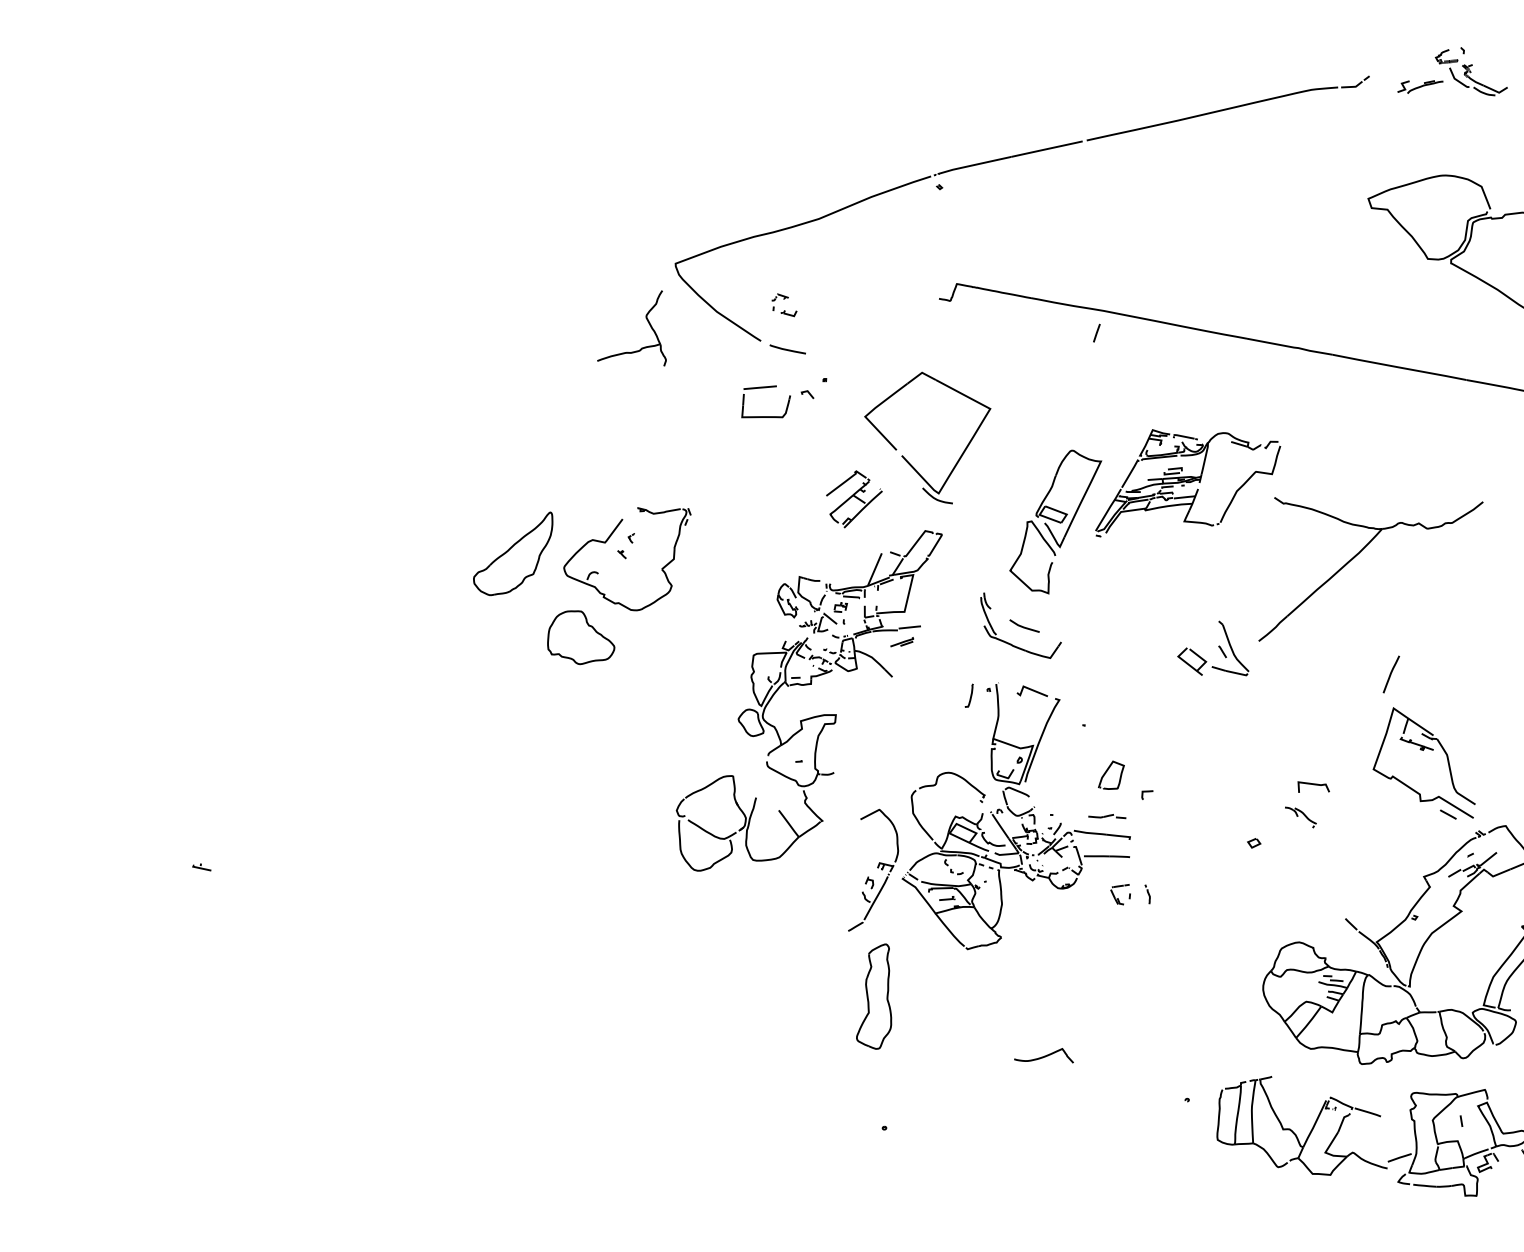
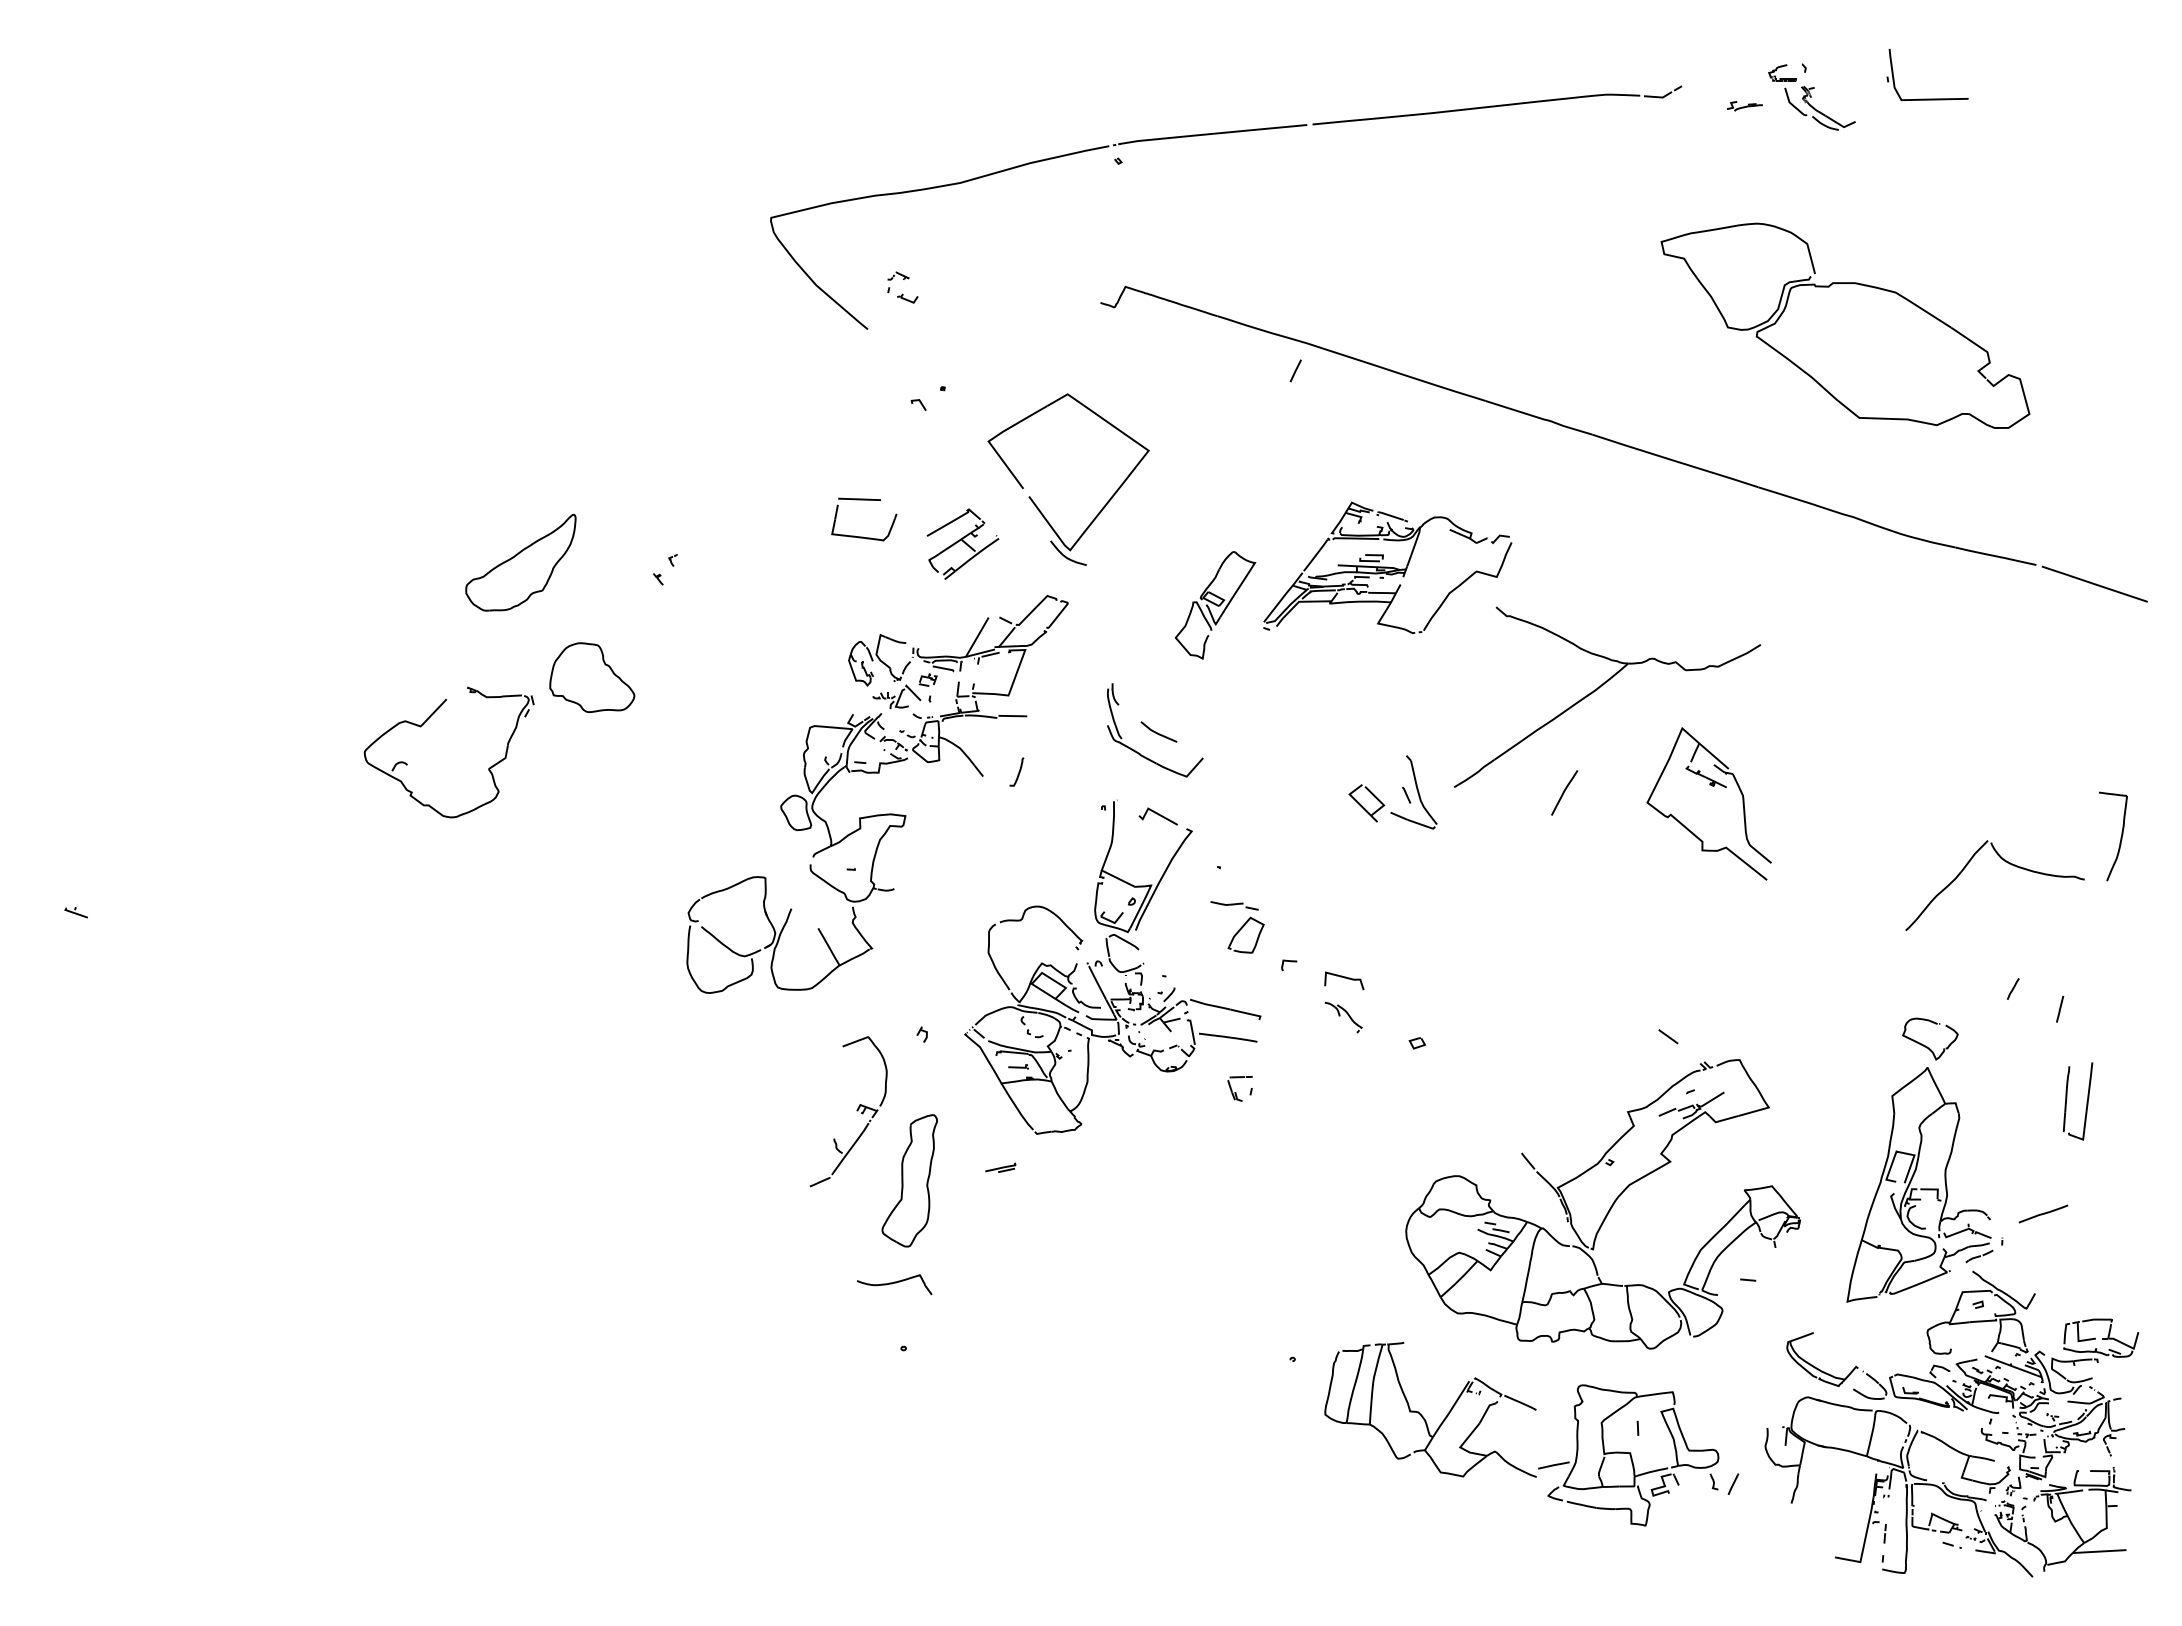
part: (1420, 86) -> (1744, 106), size x0.6
part: (641, 347) -> (715, 319), removed
line: (786, 349) -> (899, 343), removed
part: (766, 416) -> (863, 536), moved
part: (1056, 522) -> (1215, 605), size x0.6
part: (607, 541) -> (423, 725), moved
part: (901, 642) -> (1000, 1167), moved
curve: (1391, 674) -> (1564, 792), moved
curve: (970, 695) -> (1018, 771), moved
part: (1422, 750) -> (1712, 786), moved
curve: (1313, 785) -> (1344, 978), moved
part: (1107, 817) -> (1234, 905), moved
part: (1300, 817) -> (1343, 1017), moved
part: (877, 867) -> (856, 1110), moved
part: (1147, 894) -> (1274, 1091), removed
curve: (1043, 1057) -> (894, 1283), moved

